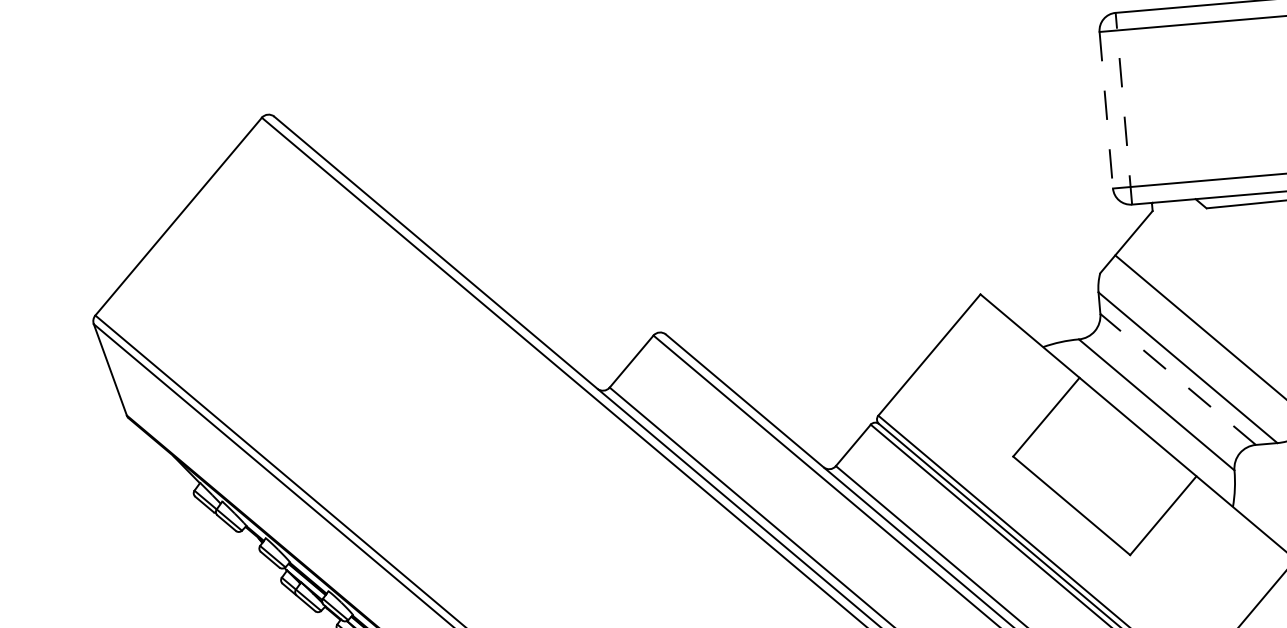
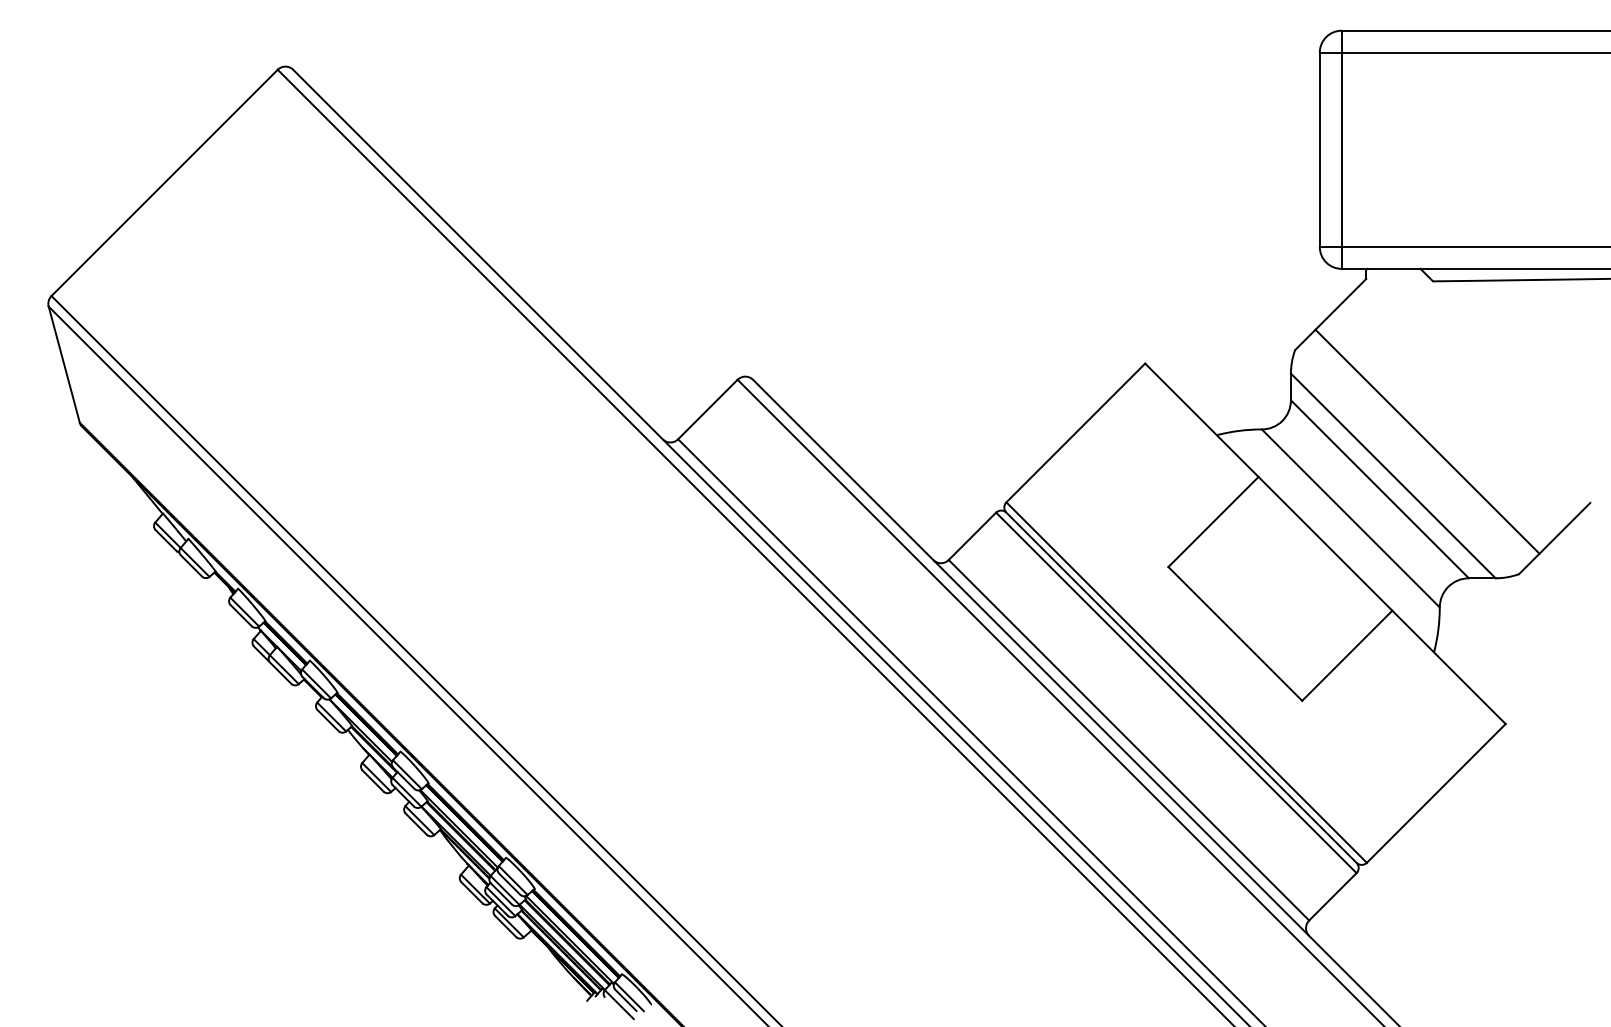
line: (1123, 108) -> (1341, 149), dashed -> solid
line: (1106, 110) -> (1319, 150), dashed -> solid
line: (1177, 379) -> (1379, 489), dashed -> solid

